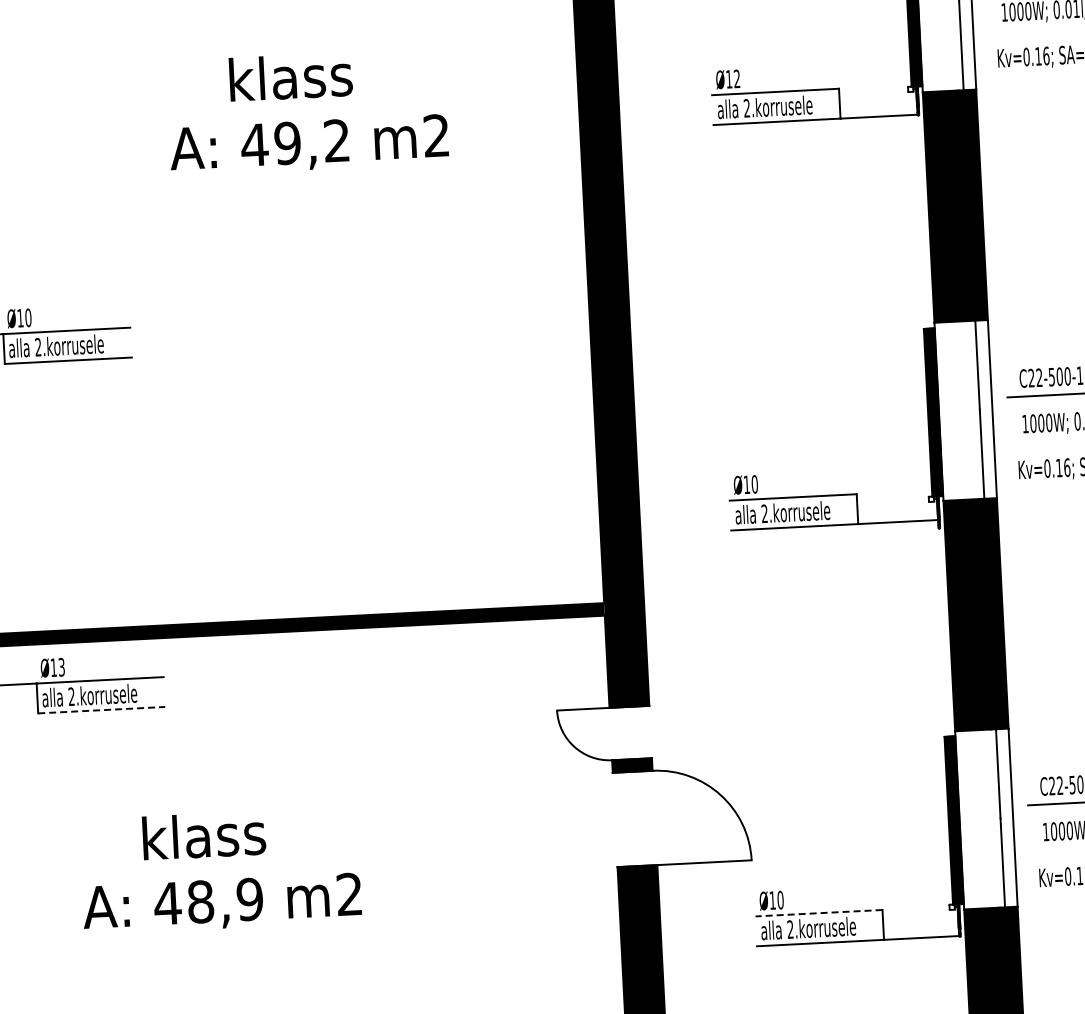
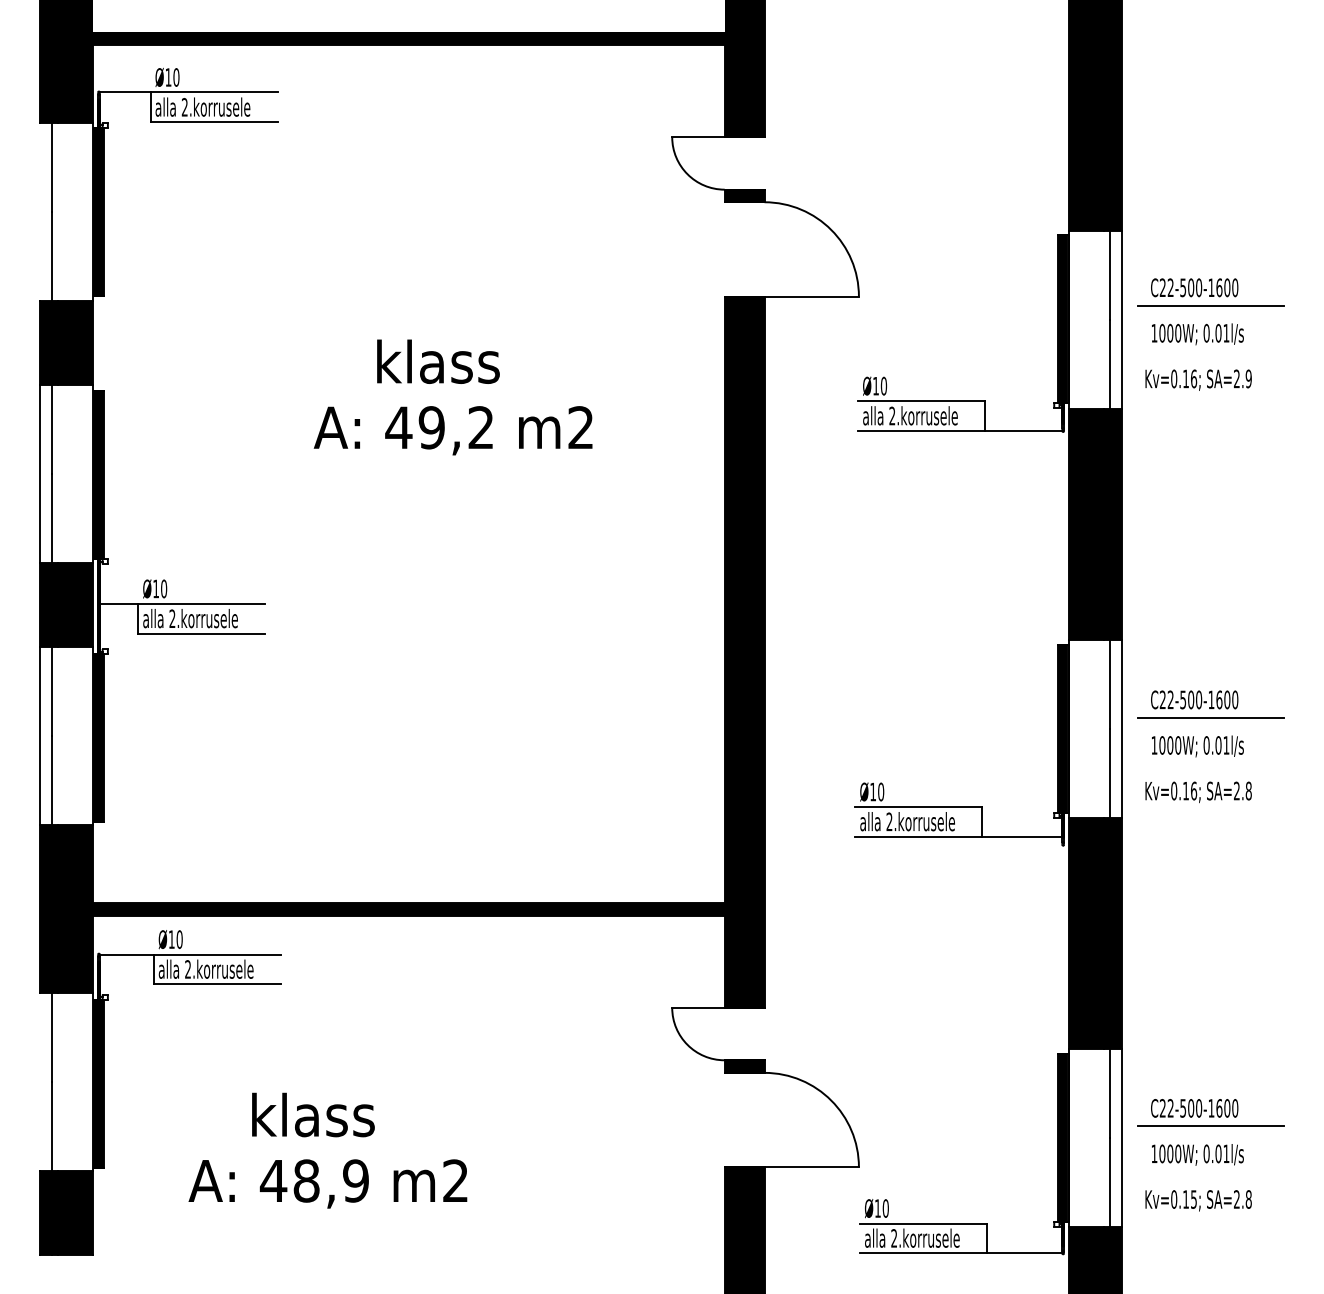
text: (736, 79) -> (883, 386), Ø12 -> Ø10
text: (61, 667) -> (179, 939), Ø13 -> Ø10
line: (101, 710) -> (217, 984), dashed -> solid
line: (818, 913) -> (923, 1223), dashed -> solid

